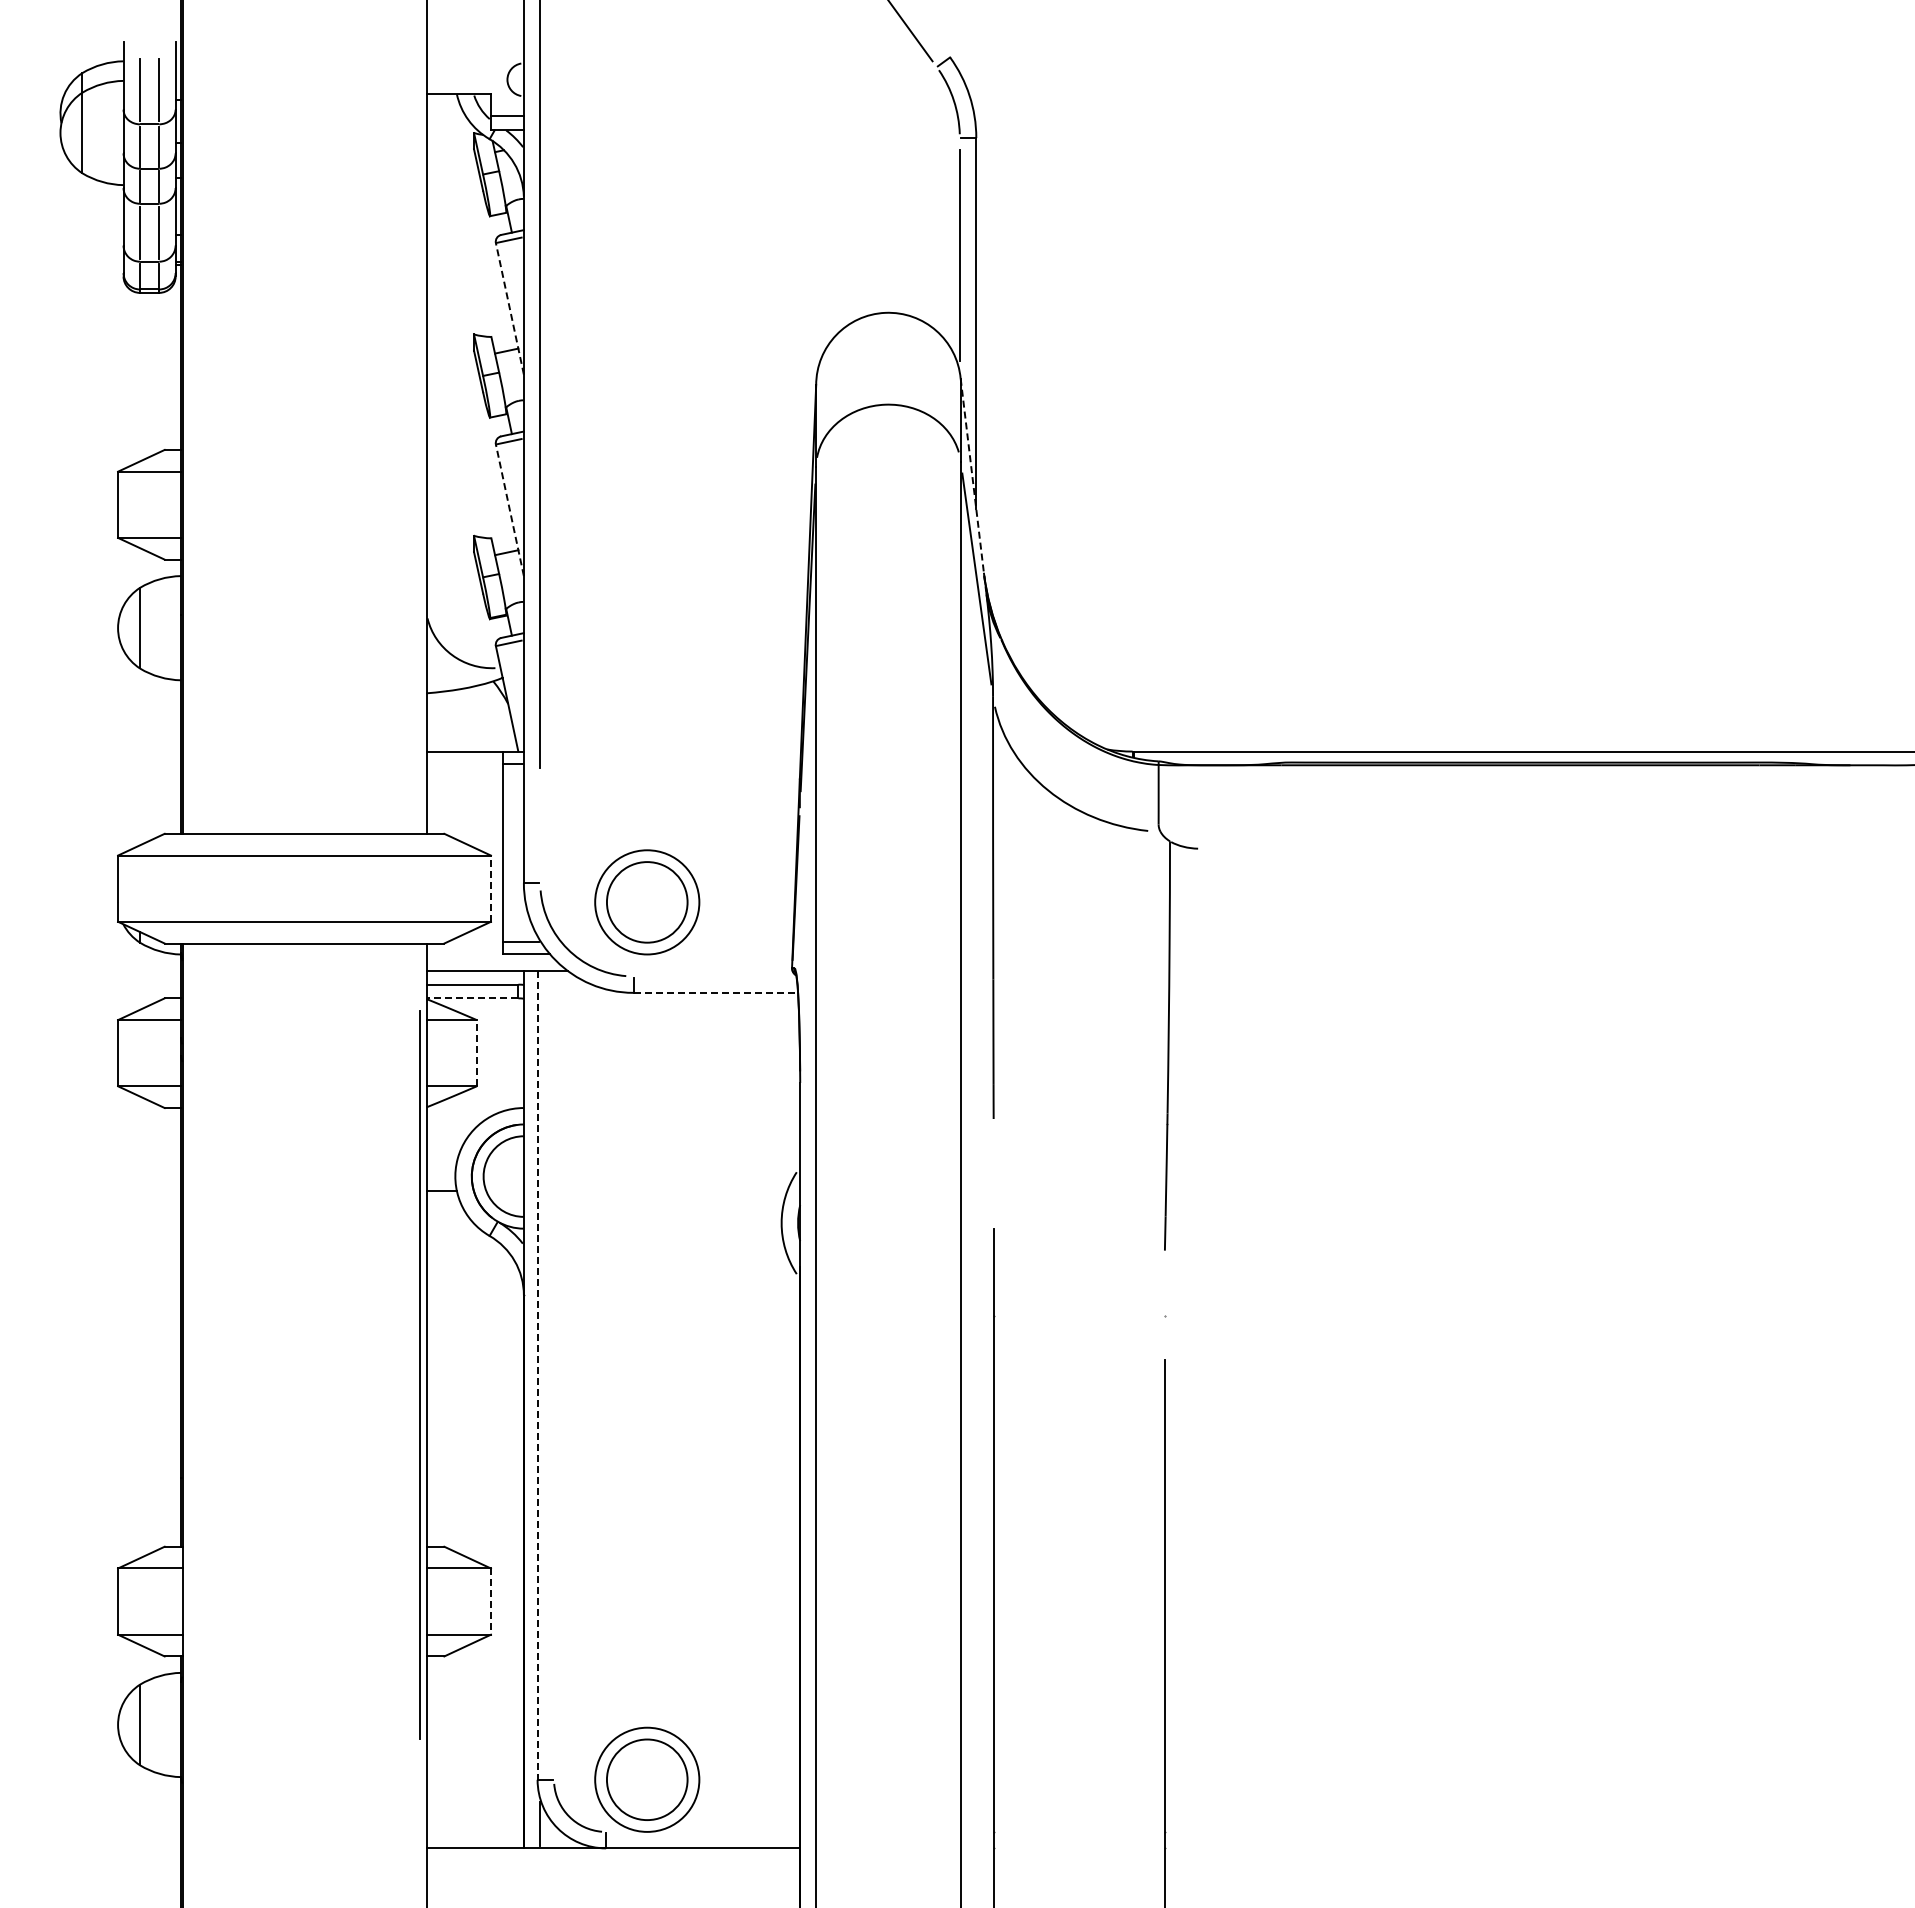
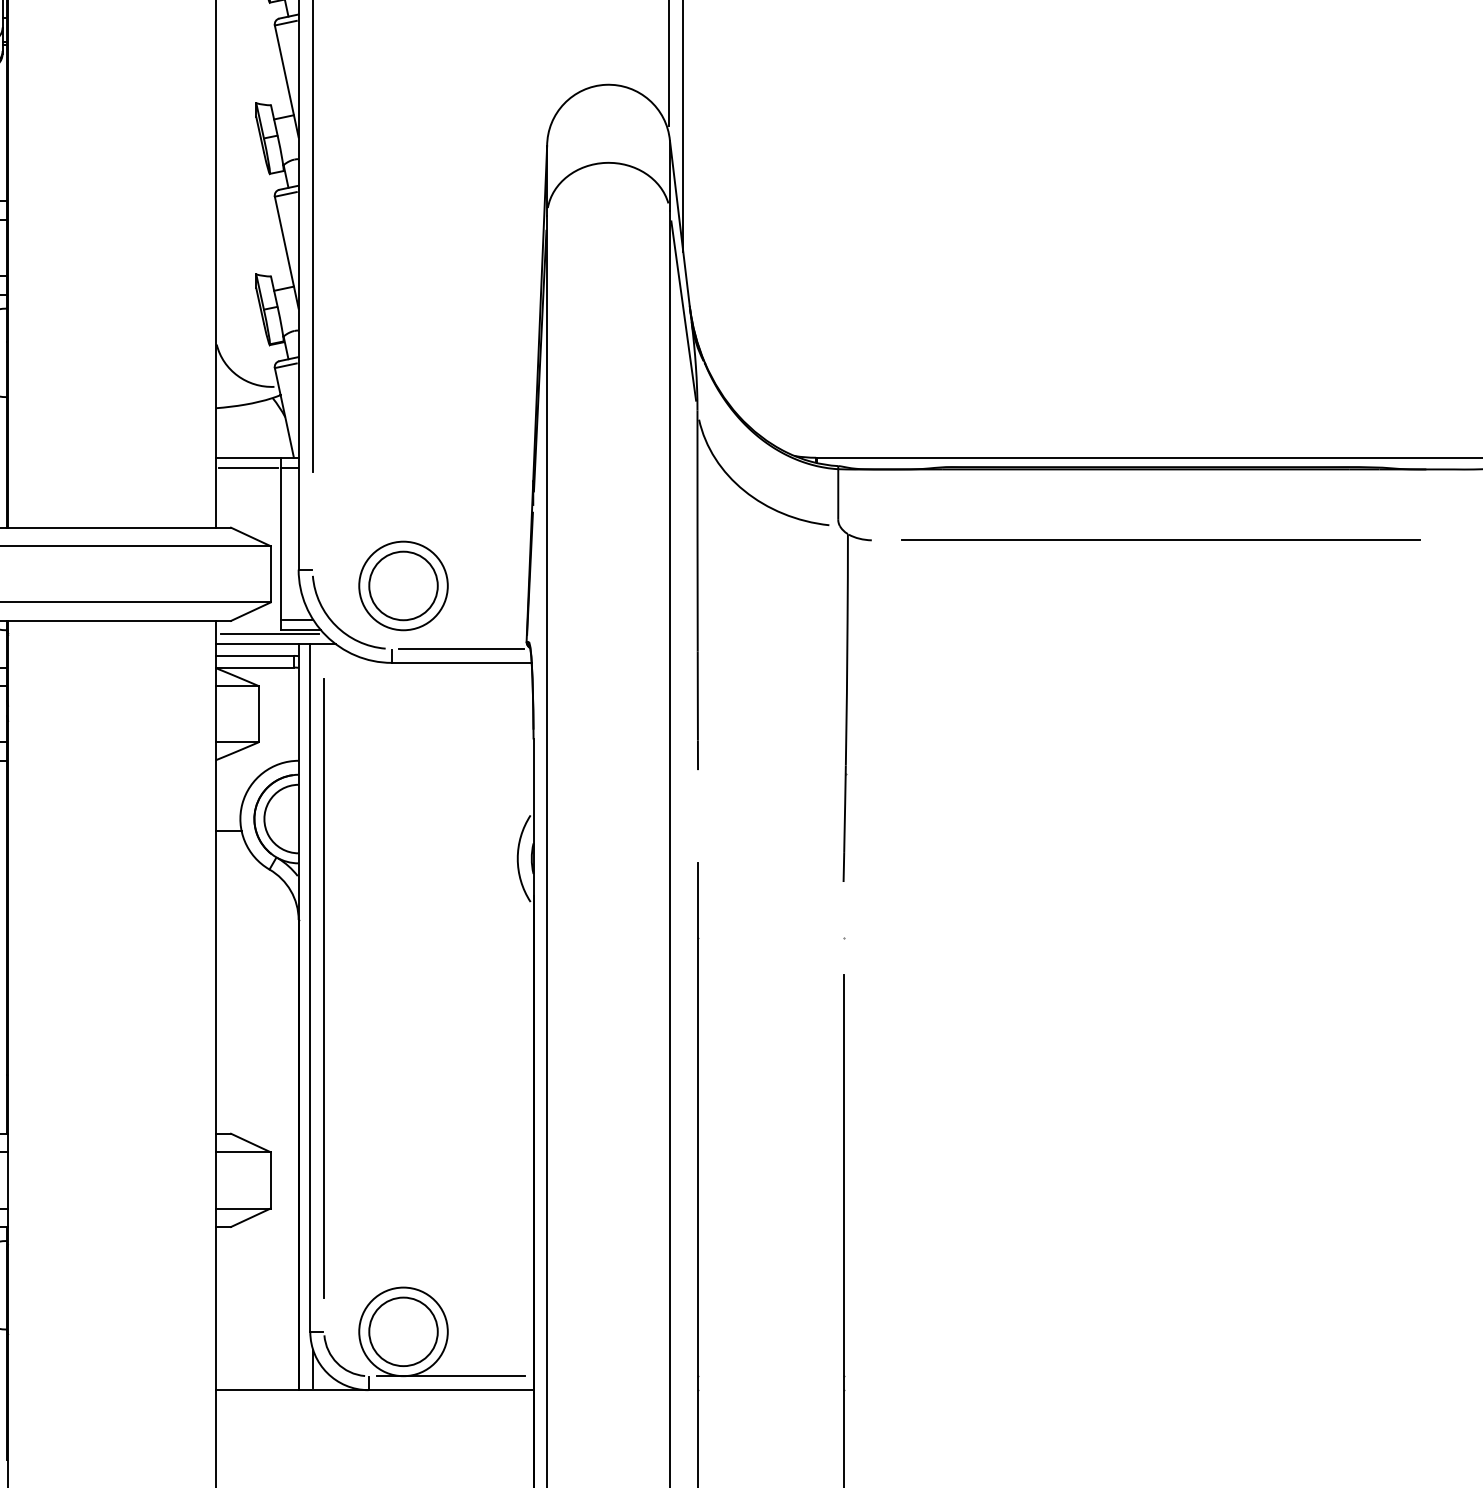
line: (509, 308) -> (286, 81), dashed -> solid
line: (973, 485) -> (680, 231), dashed -> solid
line: (509, 509) -> (286, 251), dashed -> solid
line: (464, 764) -> (248, 468), added
line: (1538, 848) -> (1161, 540), added
line: (490, 888) -> (270, 574), dashed -> solid
line: (489, 958) -> (269, 633), added
line: (714, 976) -> (460, 648), added
line: (716, 992) -> (462, 662), dashed -> solid
line: (472, 998) -> (254, 667), dashed -> solid
line: (476, 1052) -> (258, 713), dashed -> solid
line: (419, 1374) -> (323, 987), moved
line: (537, 1375) -> (310, 988), dashed -> solid
line: (490, 1602) -> (270, 1181), dashed -> solid
line: (702, 1831) -> (450, 1375), added

